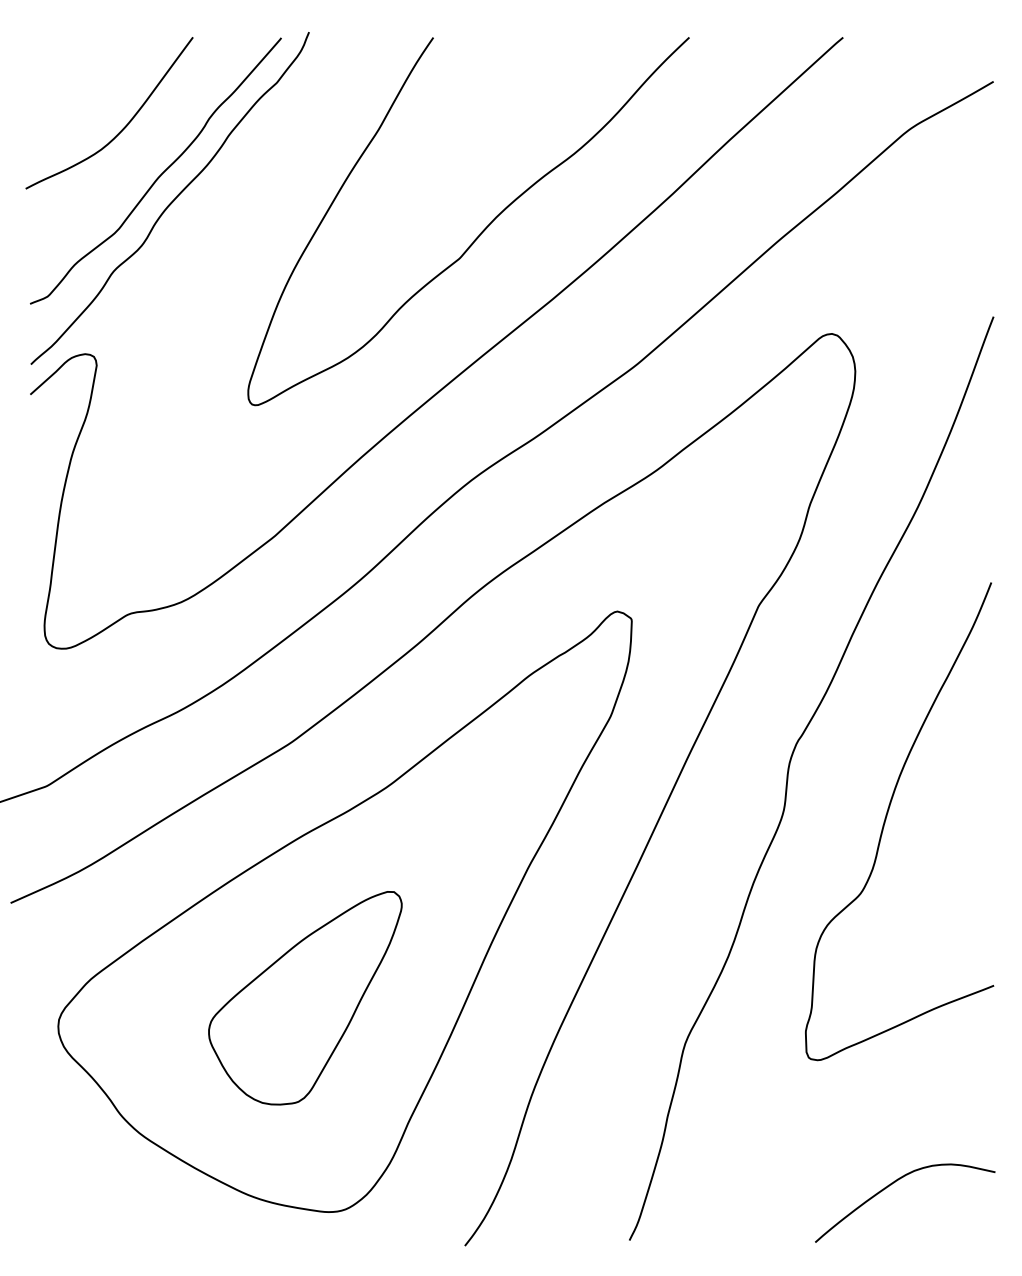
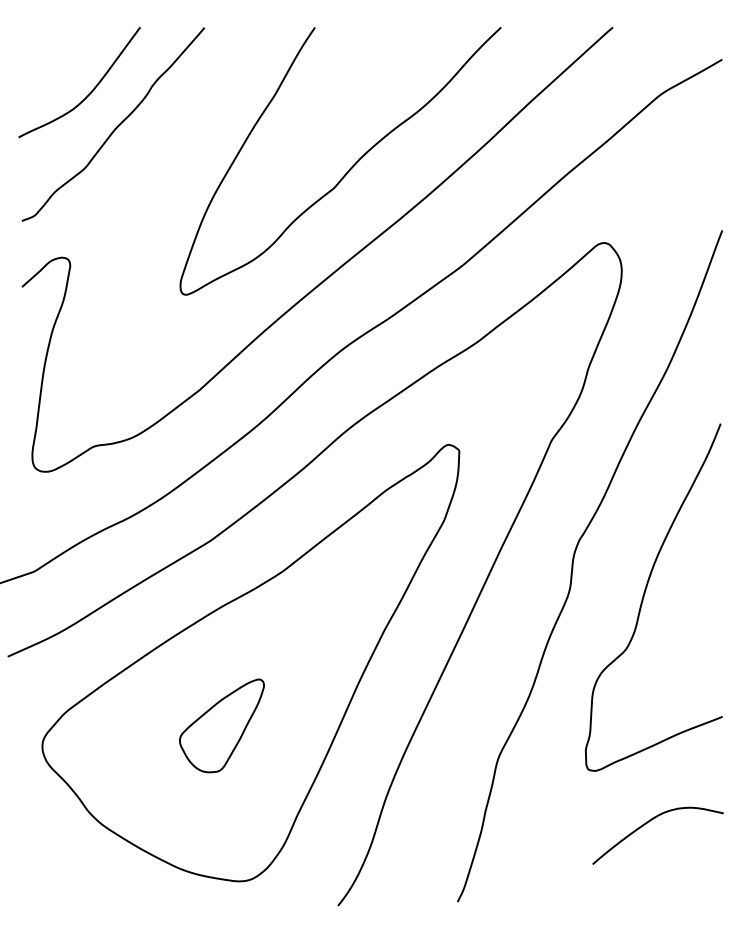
curve: (172, 199) -> (125, 145), removed
part: (304, 997) -> (221, 725), size x0.6
curve: (893, 1184) -> (649, 822), moved

